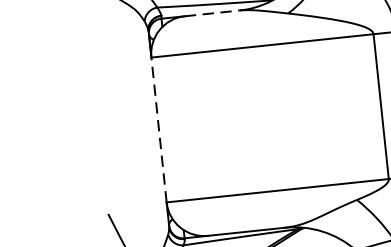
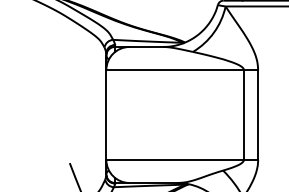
line: (212, 12) -> (146, 46), dashed -> solid
line: (159, 129) -> (106, 114), dashed -> solid

